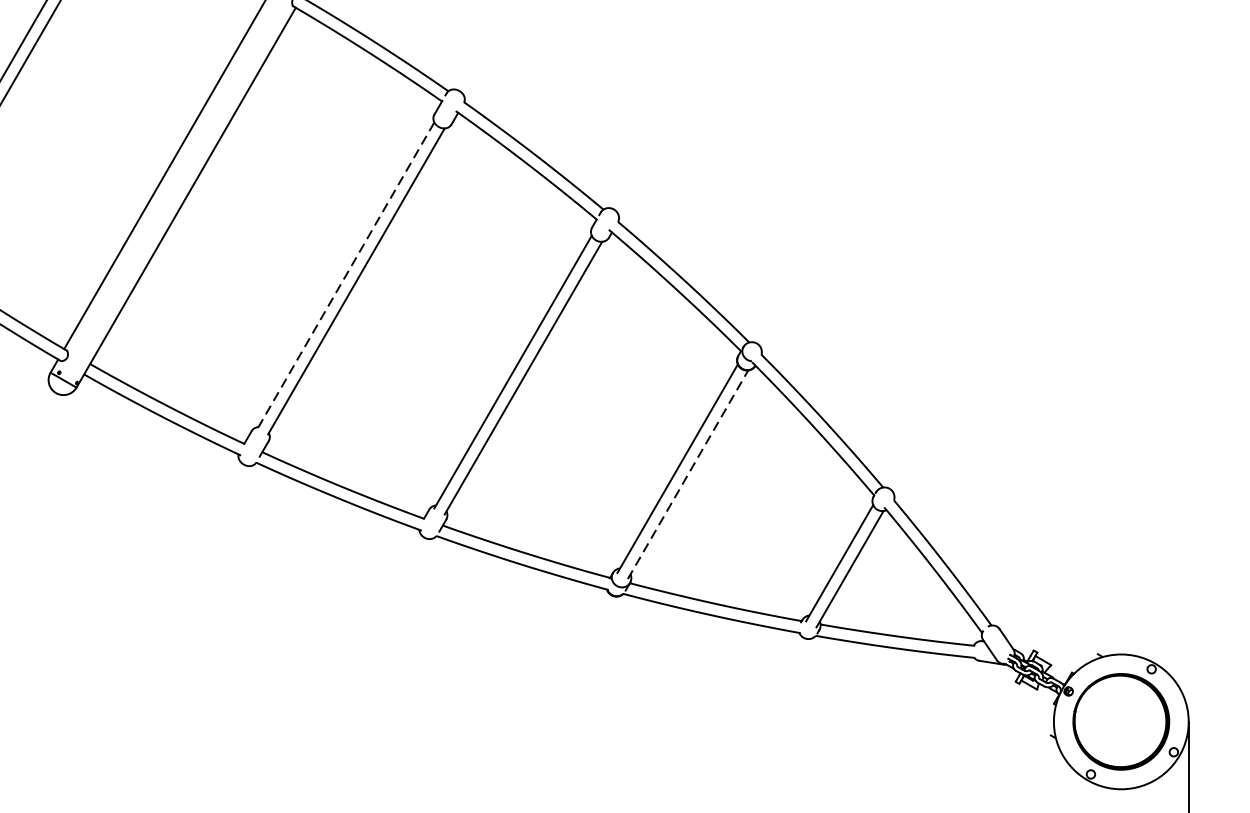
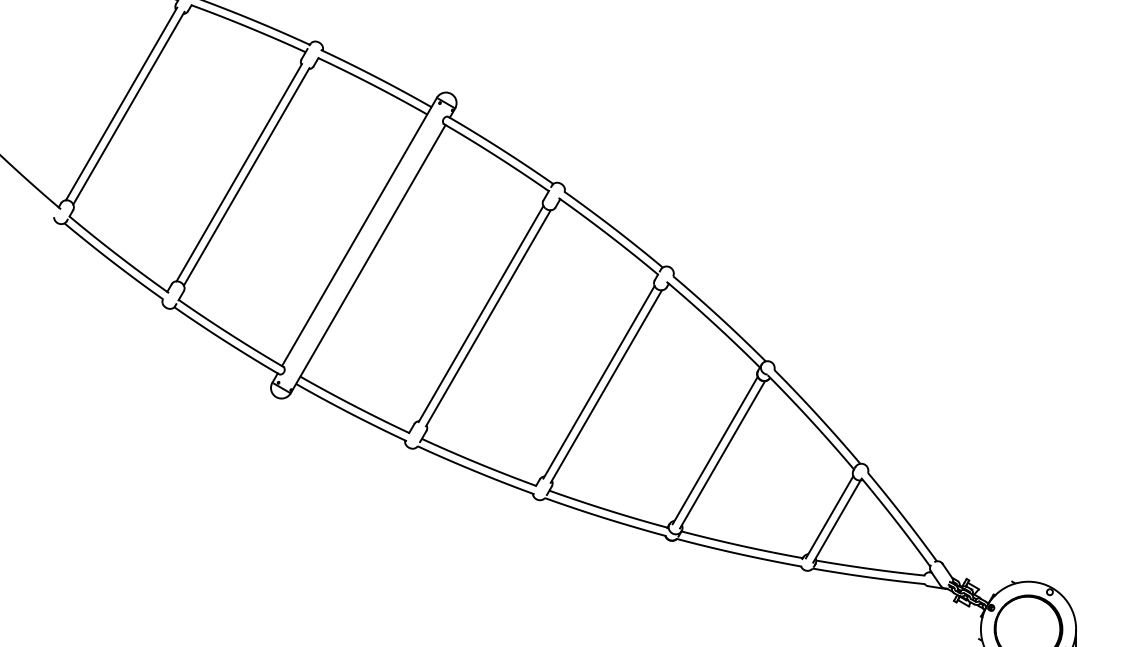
line: (346, 276) -> (481, 314), dashed -> solid
line: (687, 474) -> (722, 454), dashed -> solid

